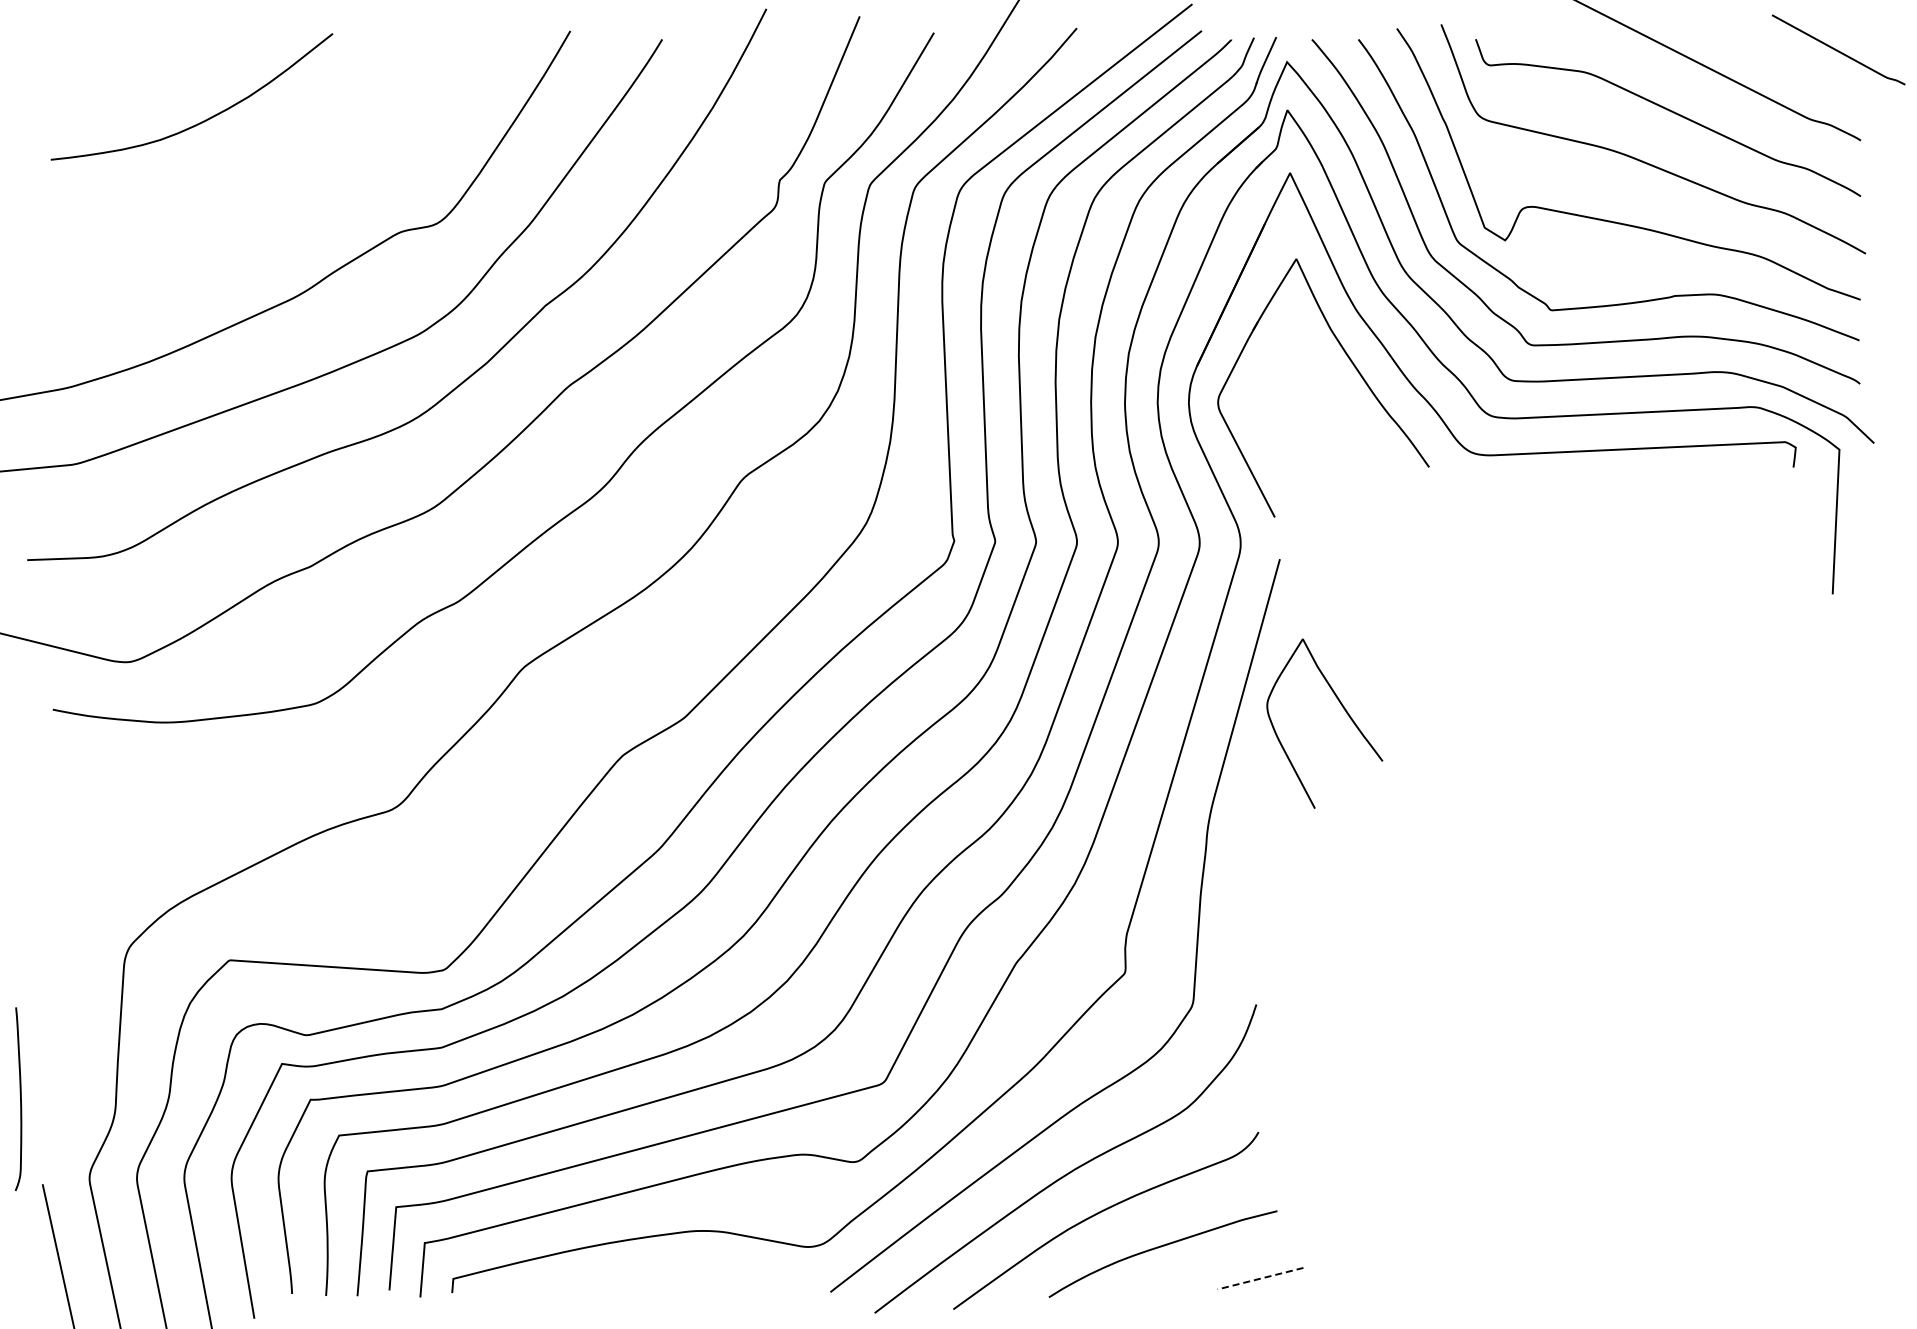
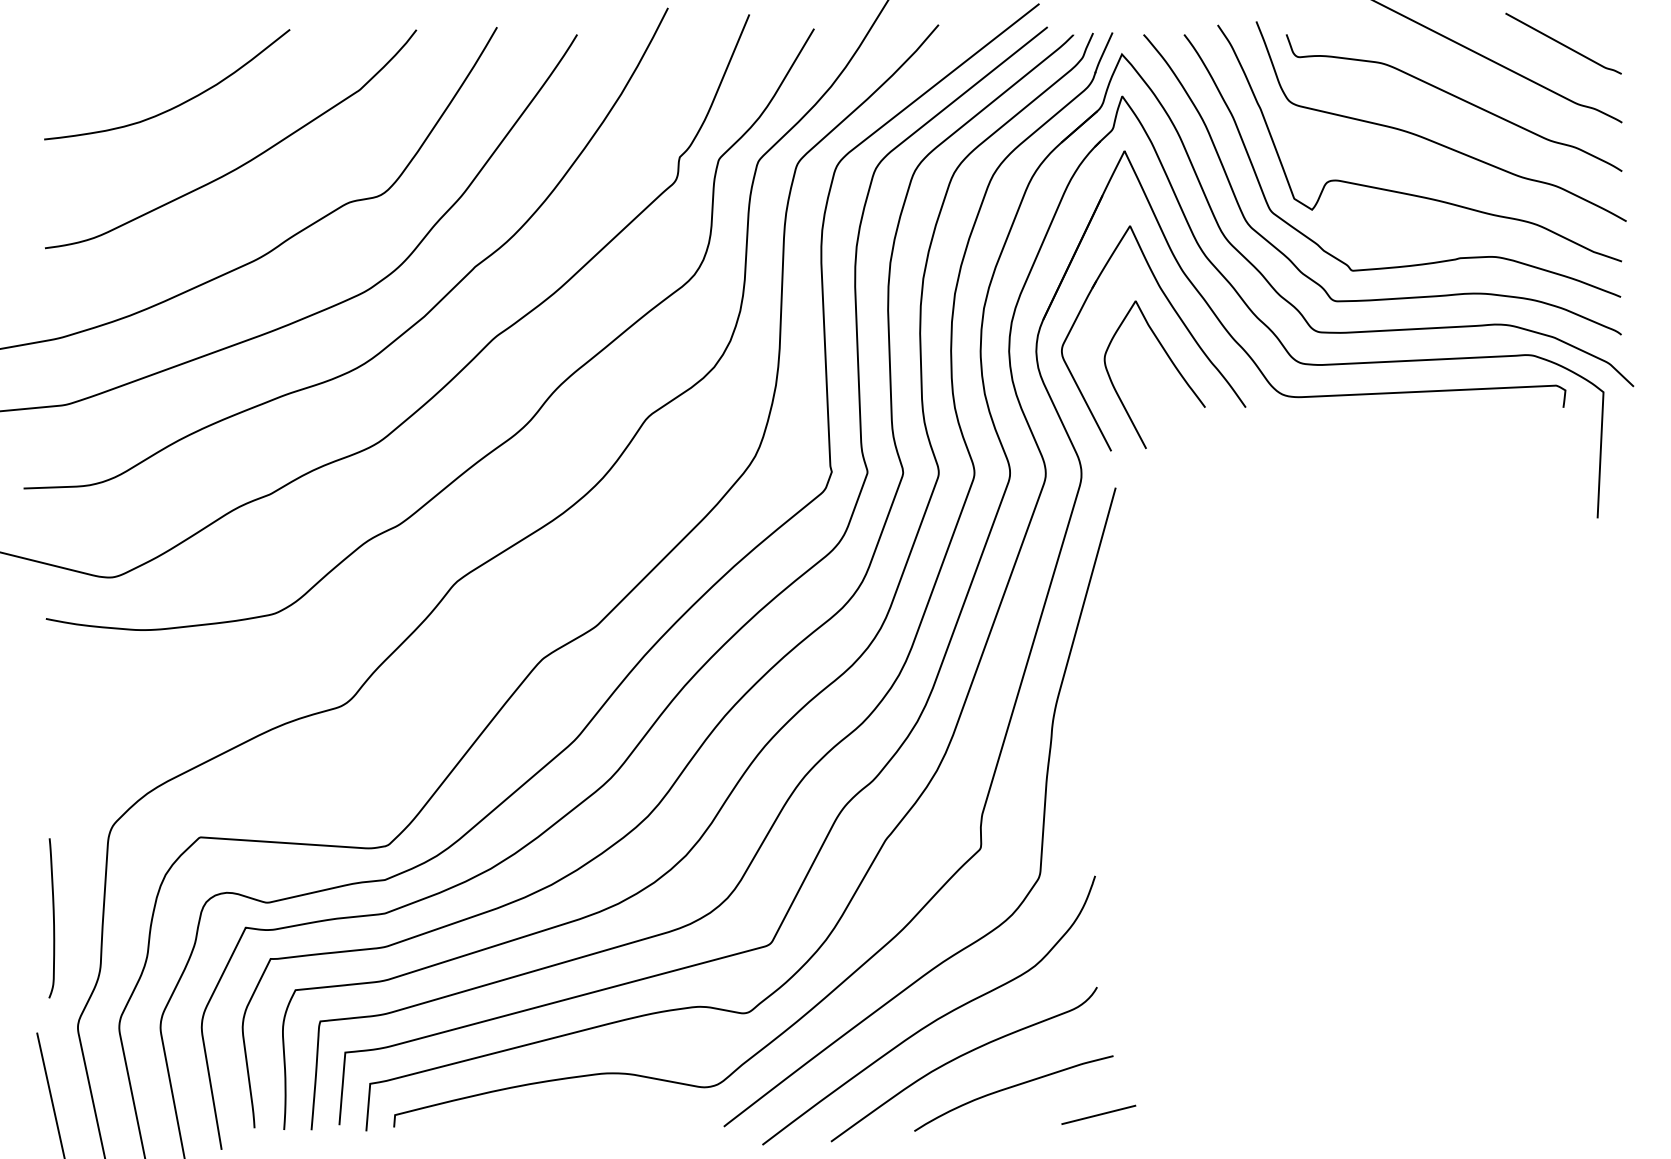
curve: (1837, 49) -> (1562, 43), moved
curve: (279, 187) -> (243, 163), added
curve: (1344, 710) -> (1172, 363), moved
curve: (20, 1099) -> (53, 918), moved
line: (1260, 1278) -> (1098, 1114), dashed -> solid

